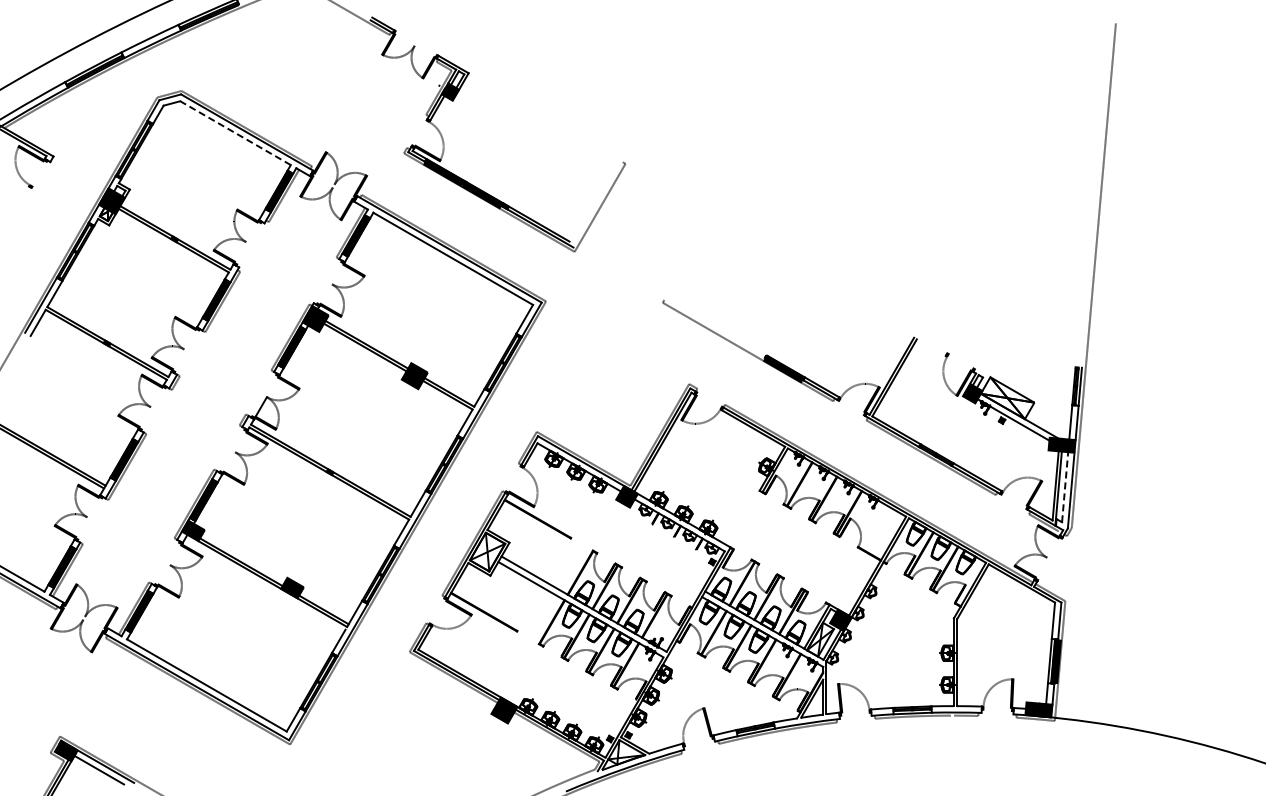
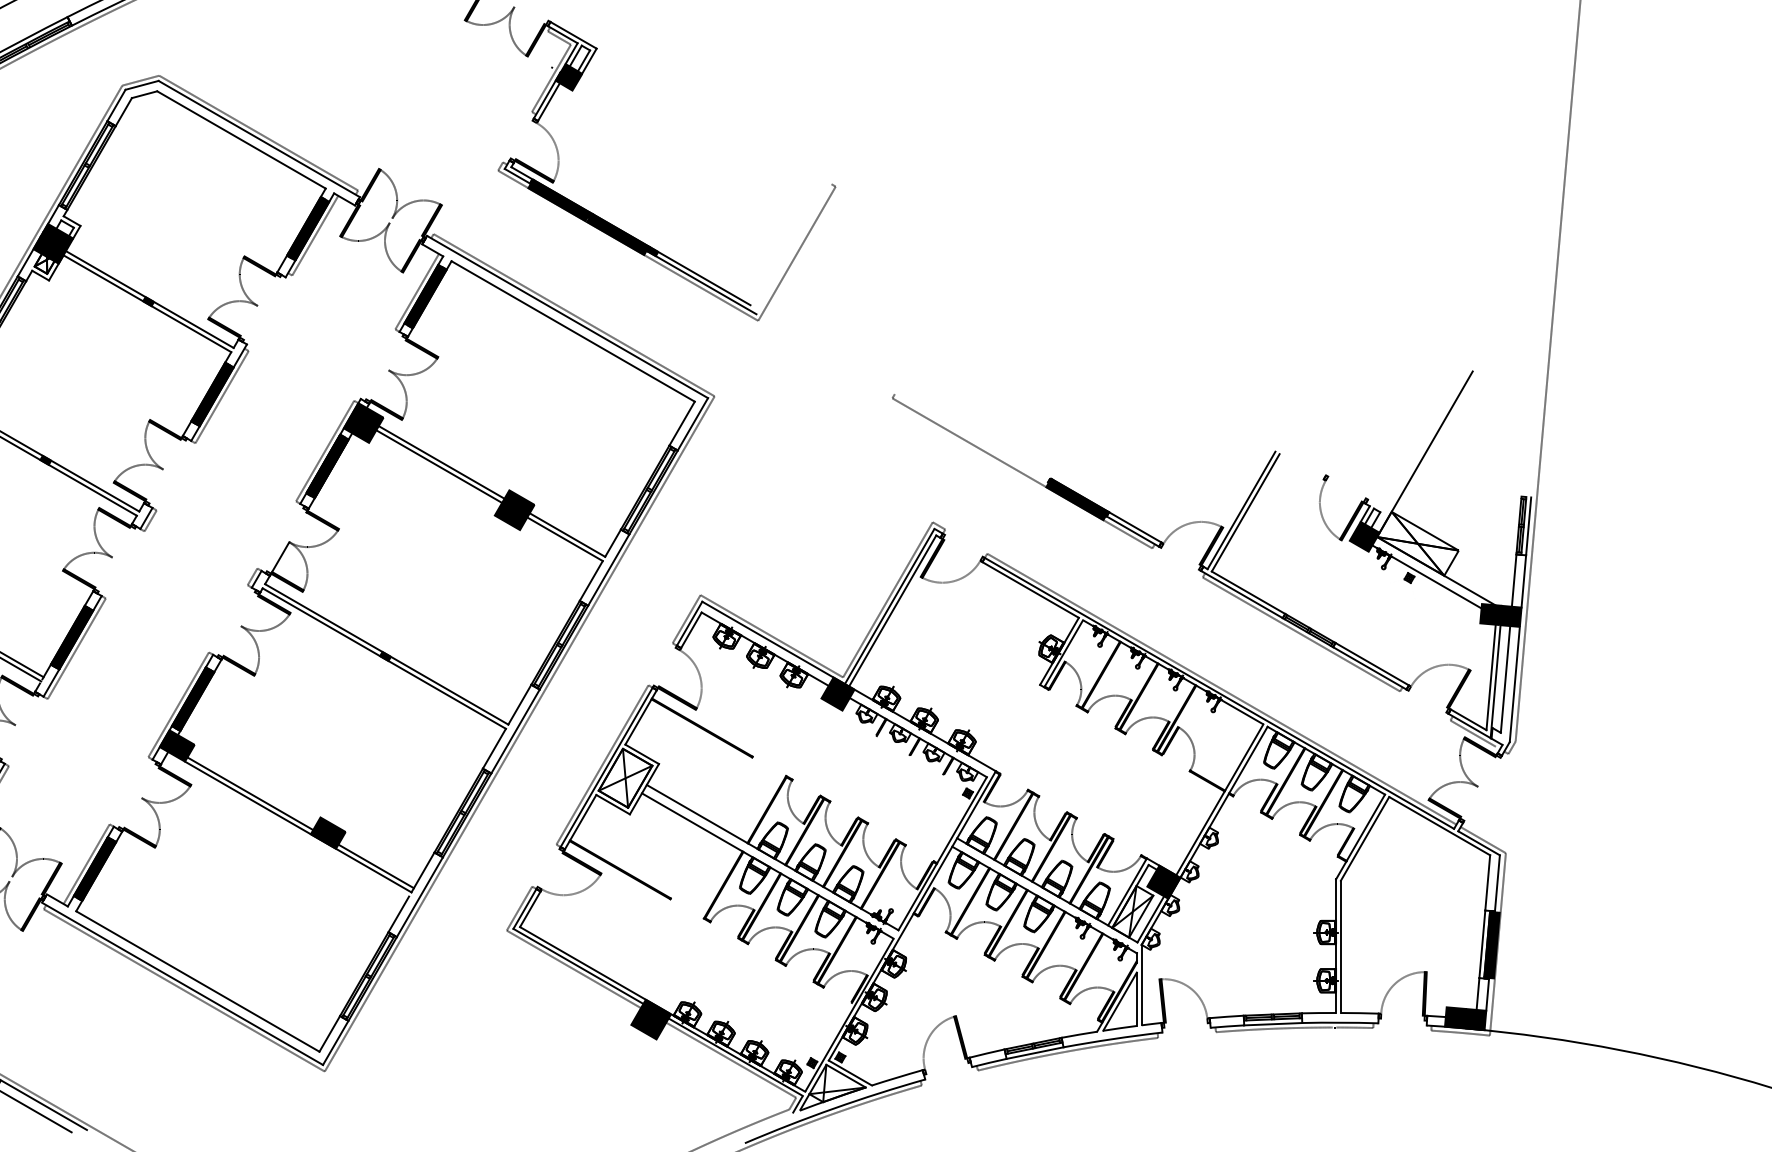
line: (235, 133) -> (241, 140), dashed -> solid
line: (1012, 338) -> (1425, 452), added
line: (1065, 486) -> (1506, 678), dashed -> solid

